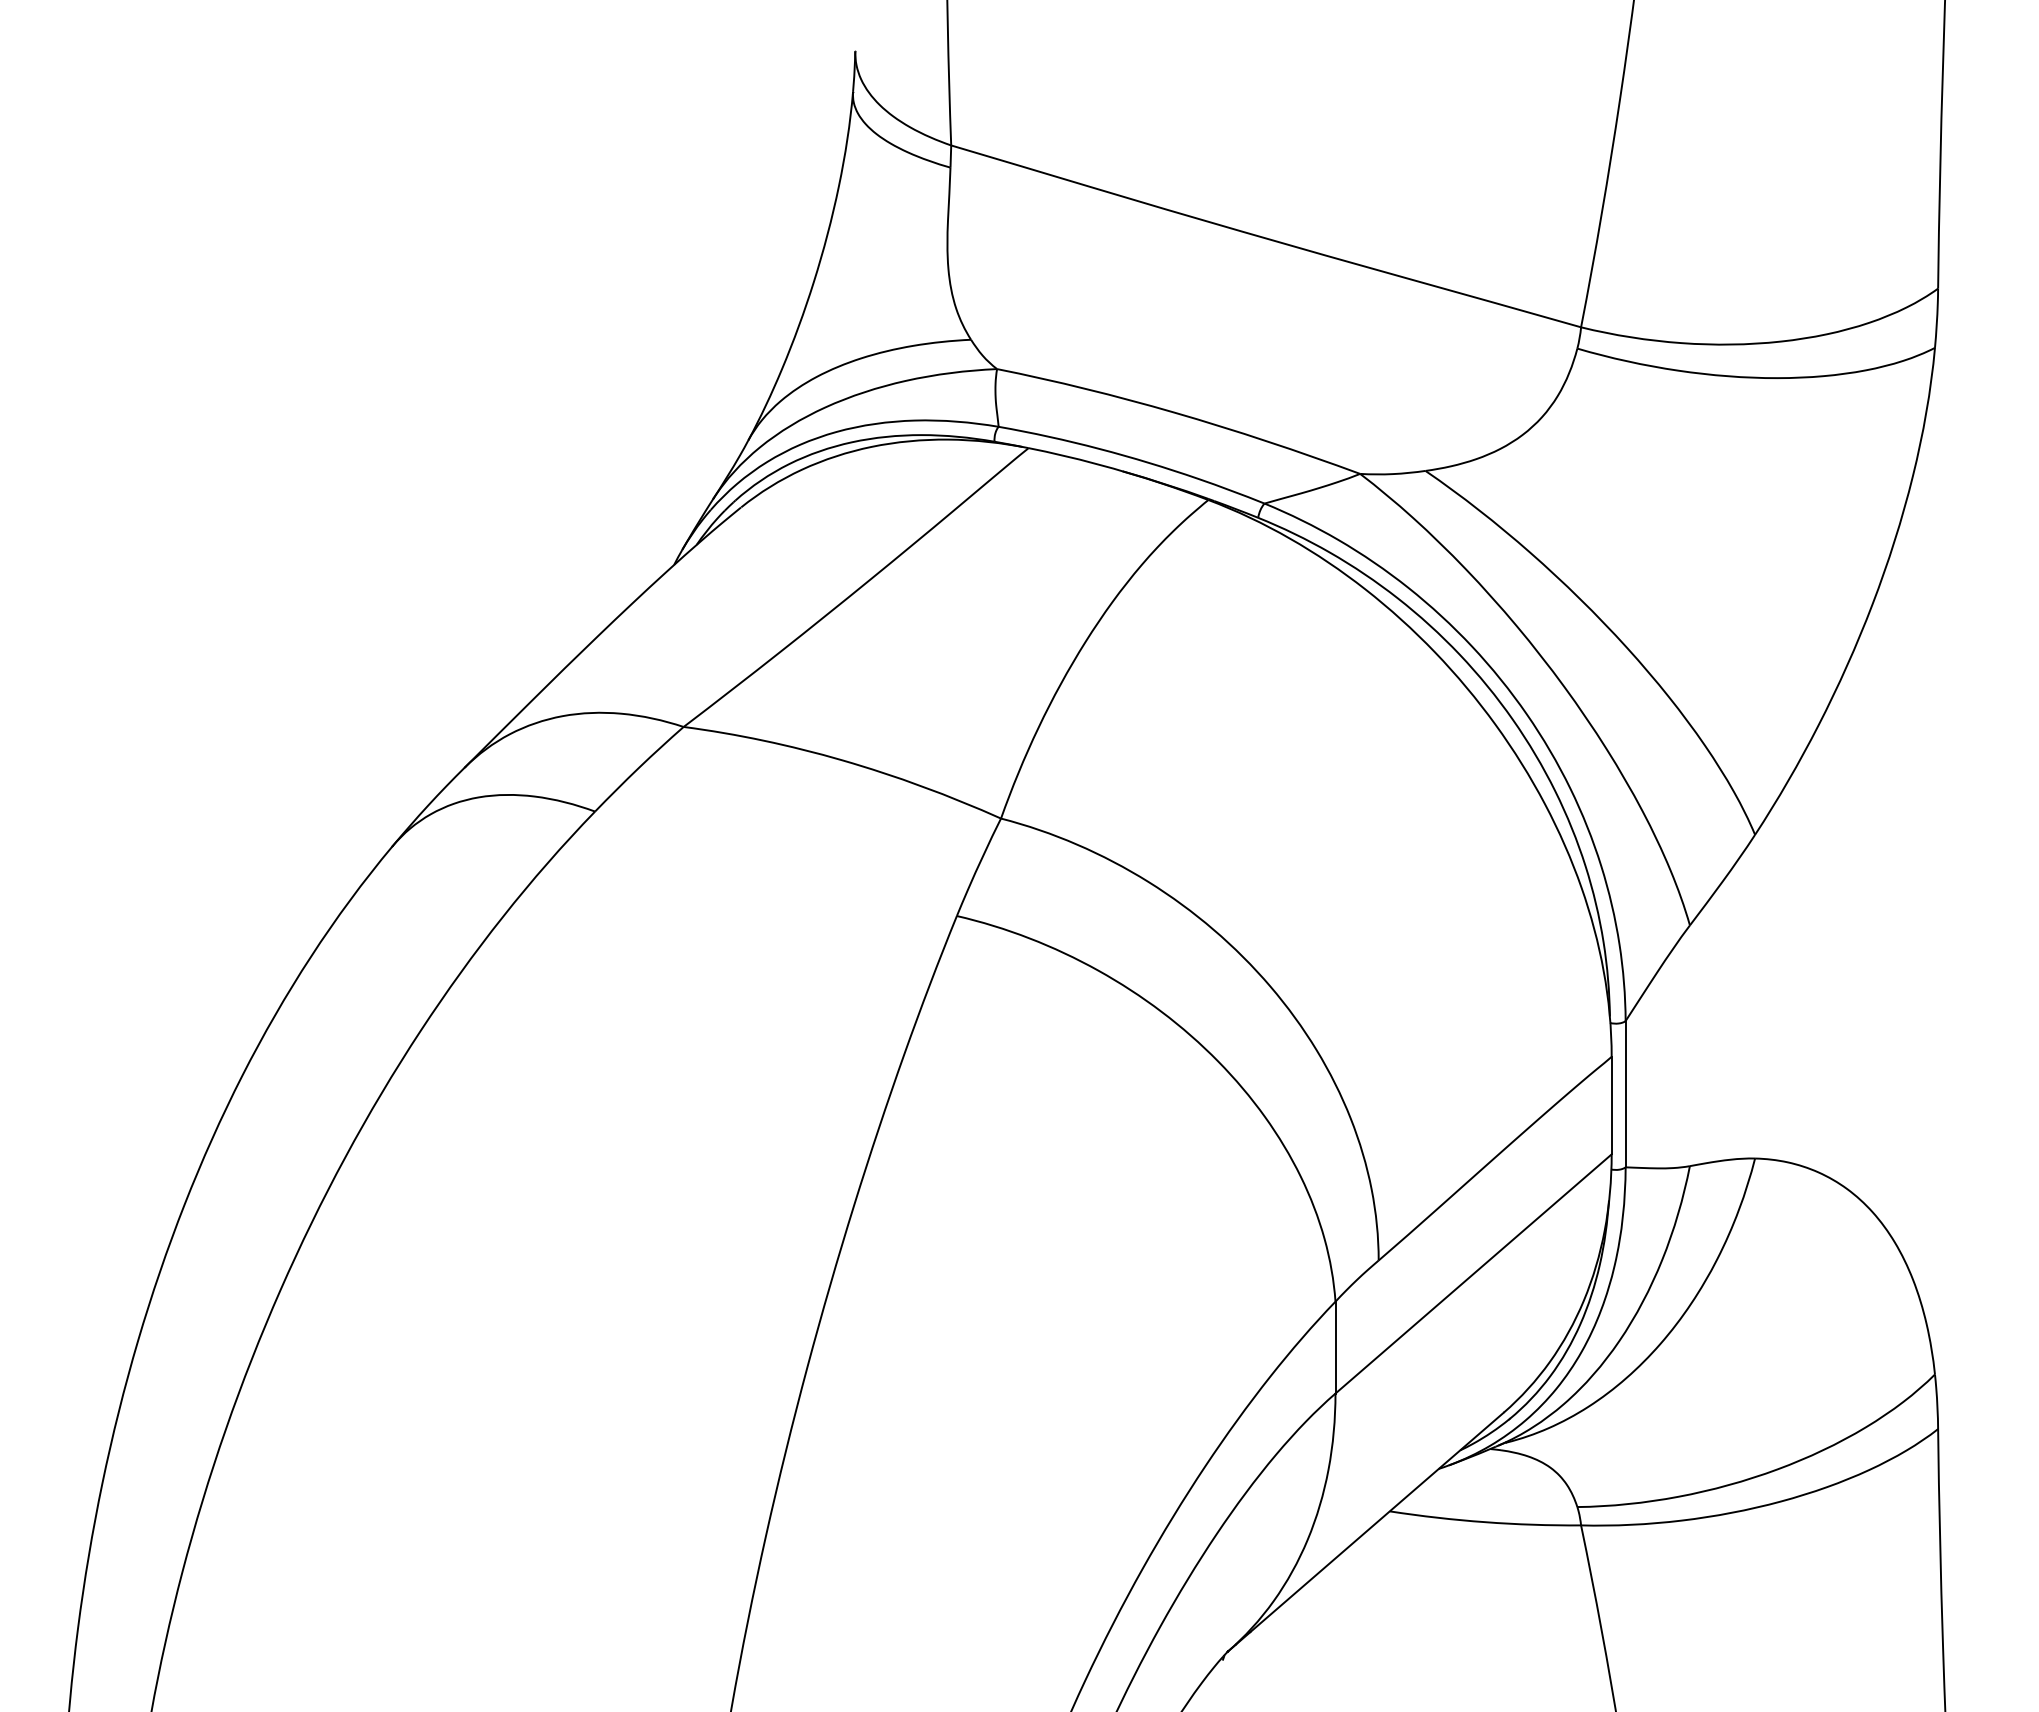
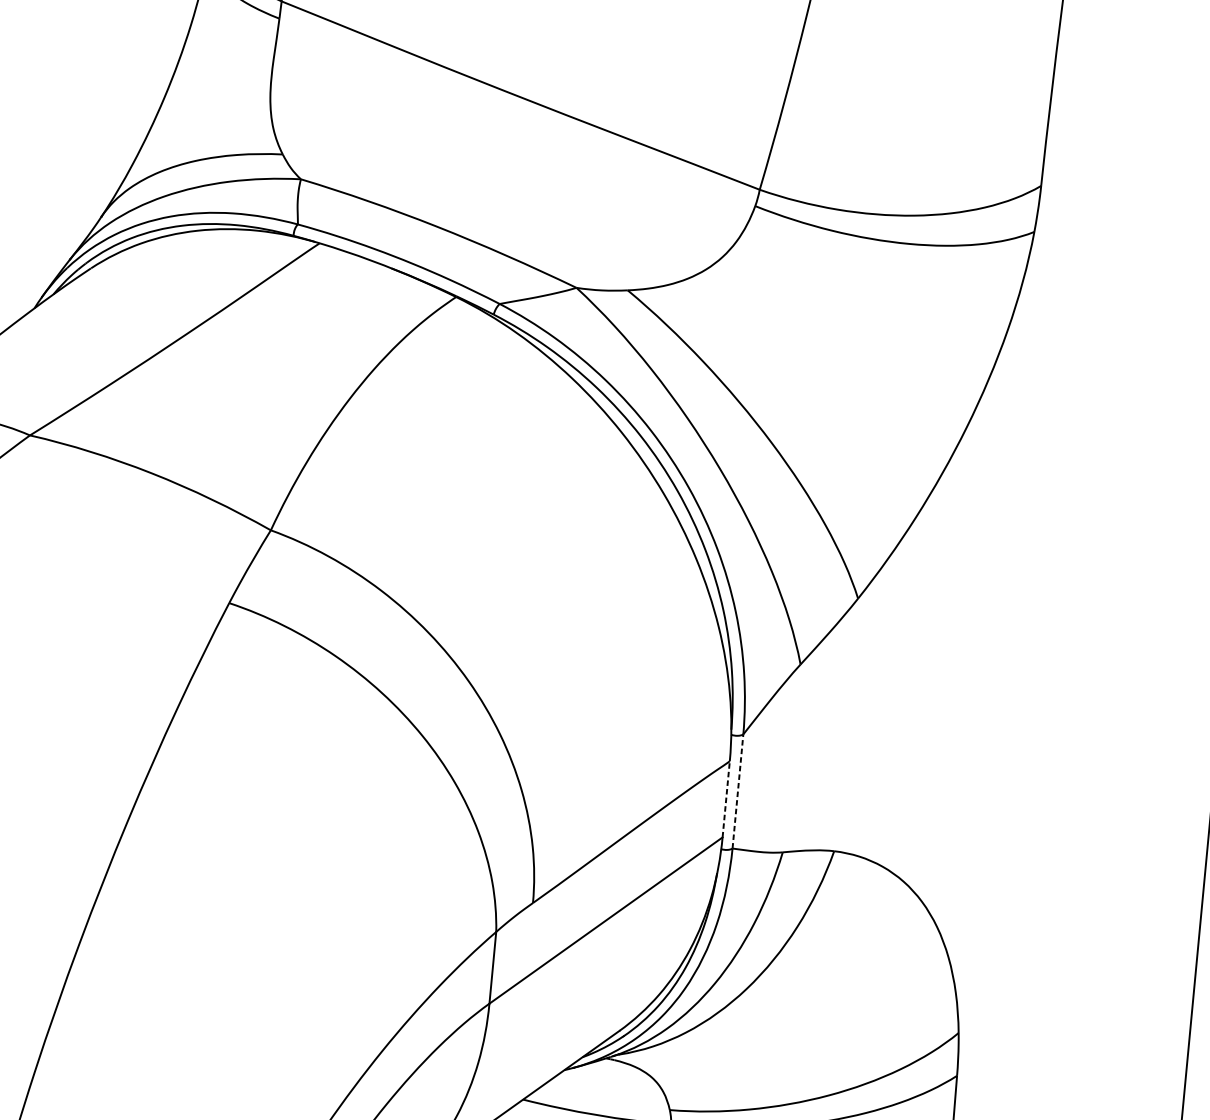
line: (1625, 1093) -> (737, 790), solid -> dashed
line: (1611, 1105) -> (726, 799), solid -> dashed

